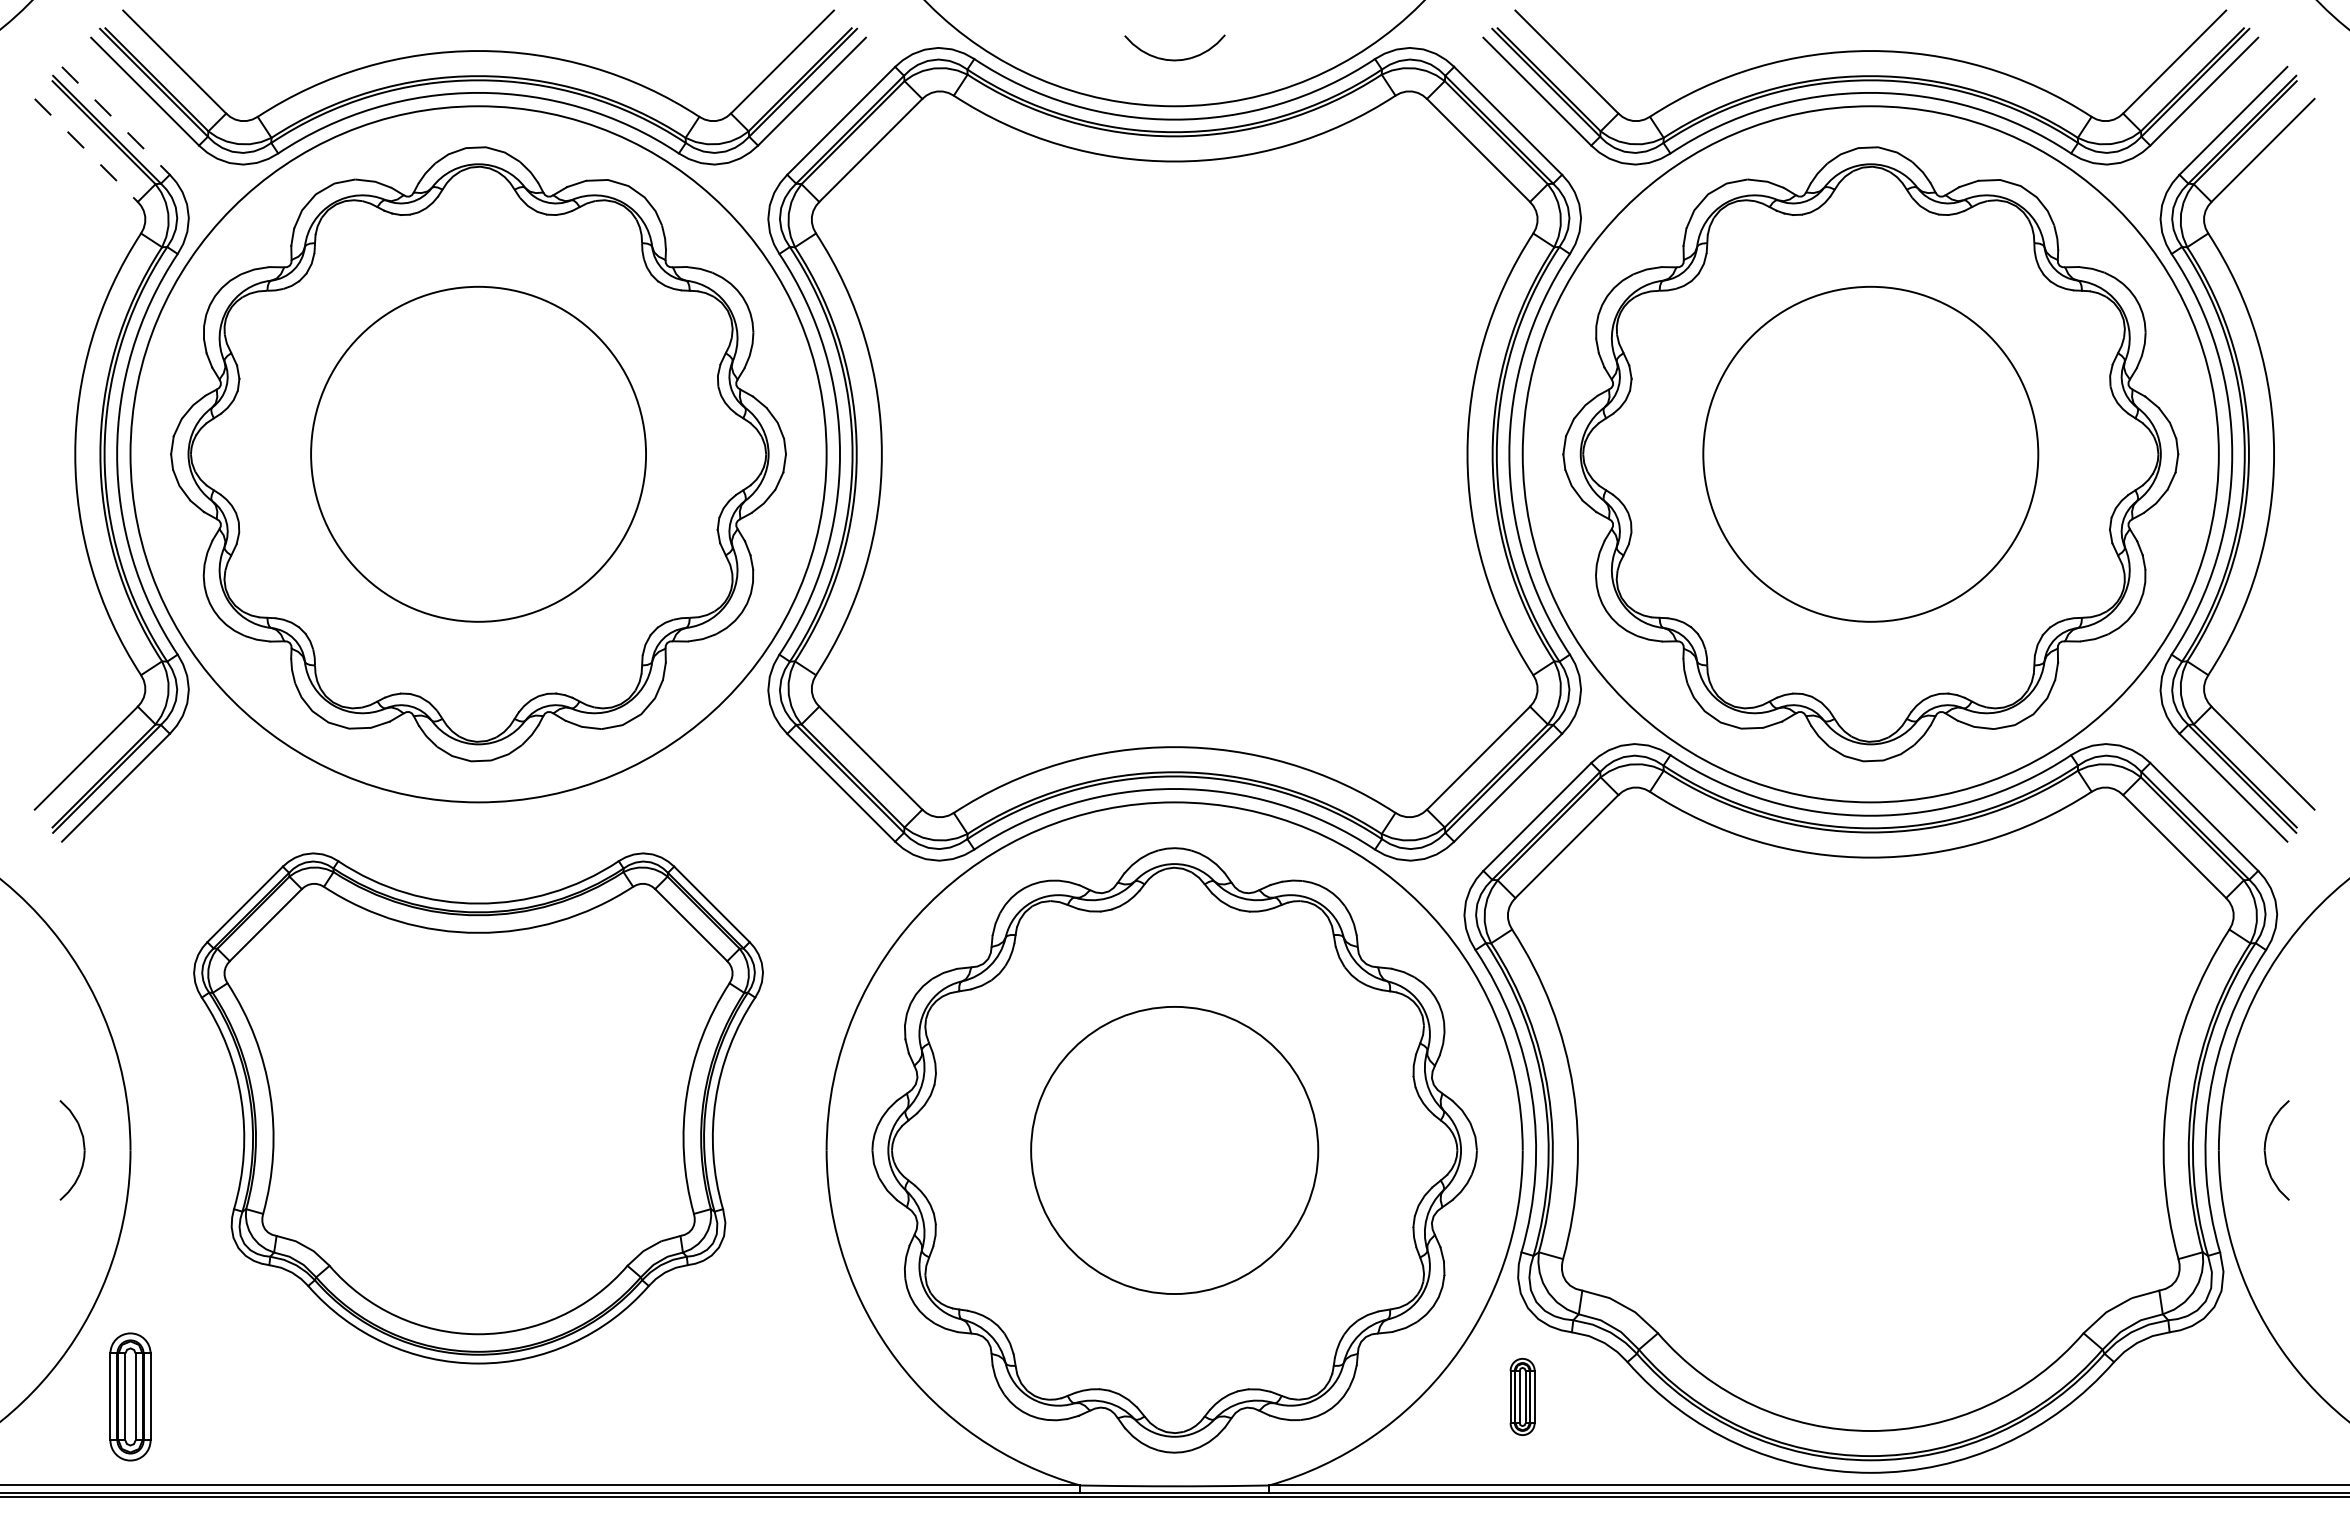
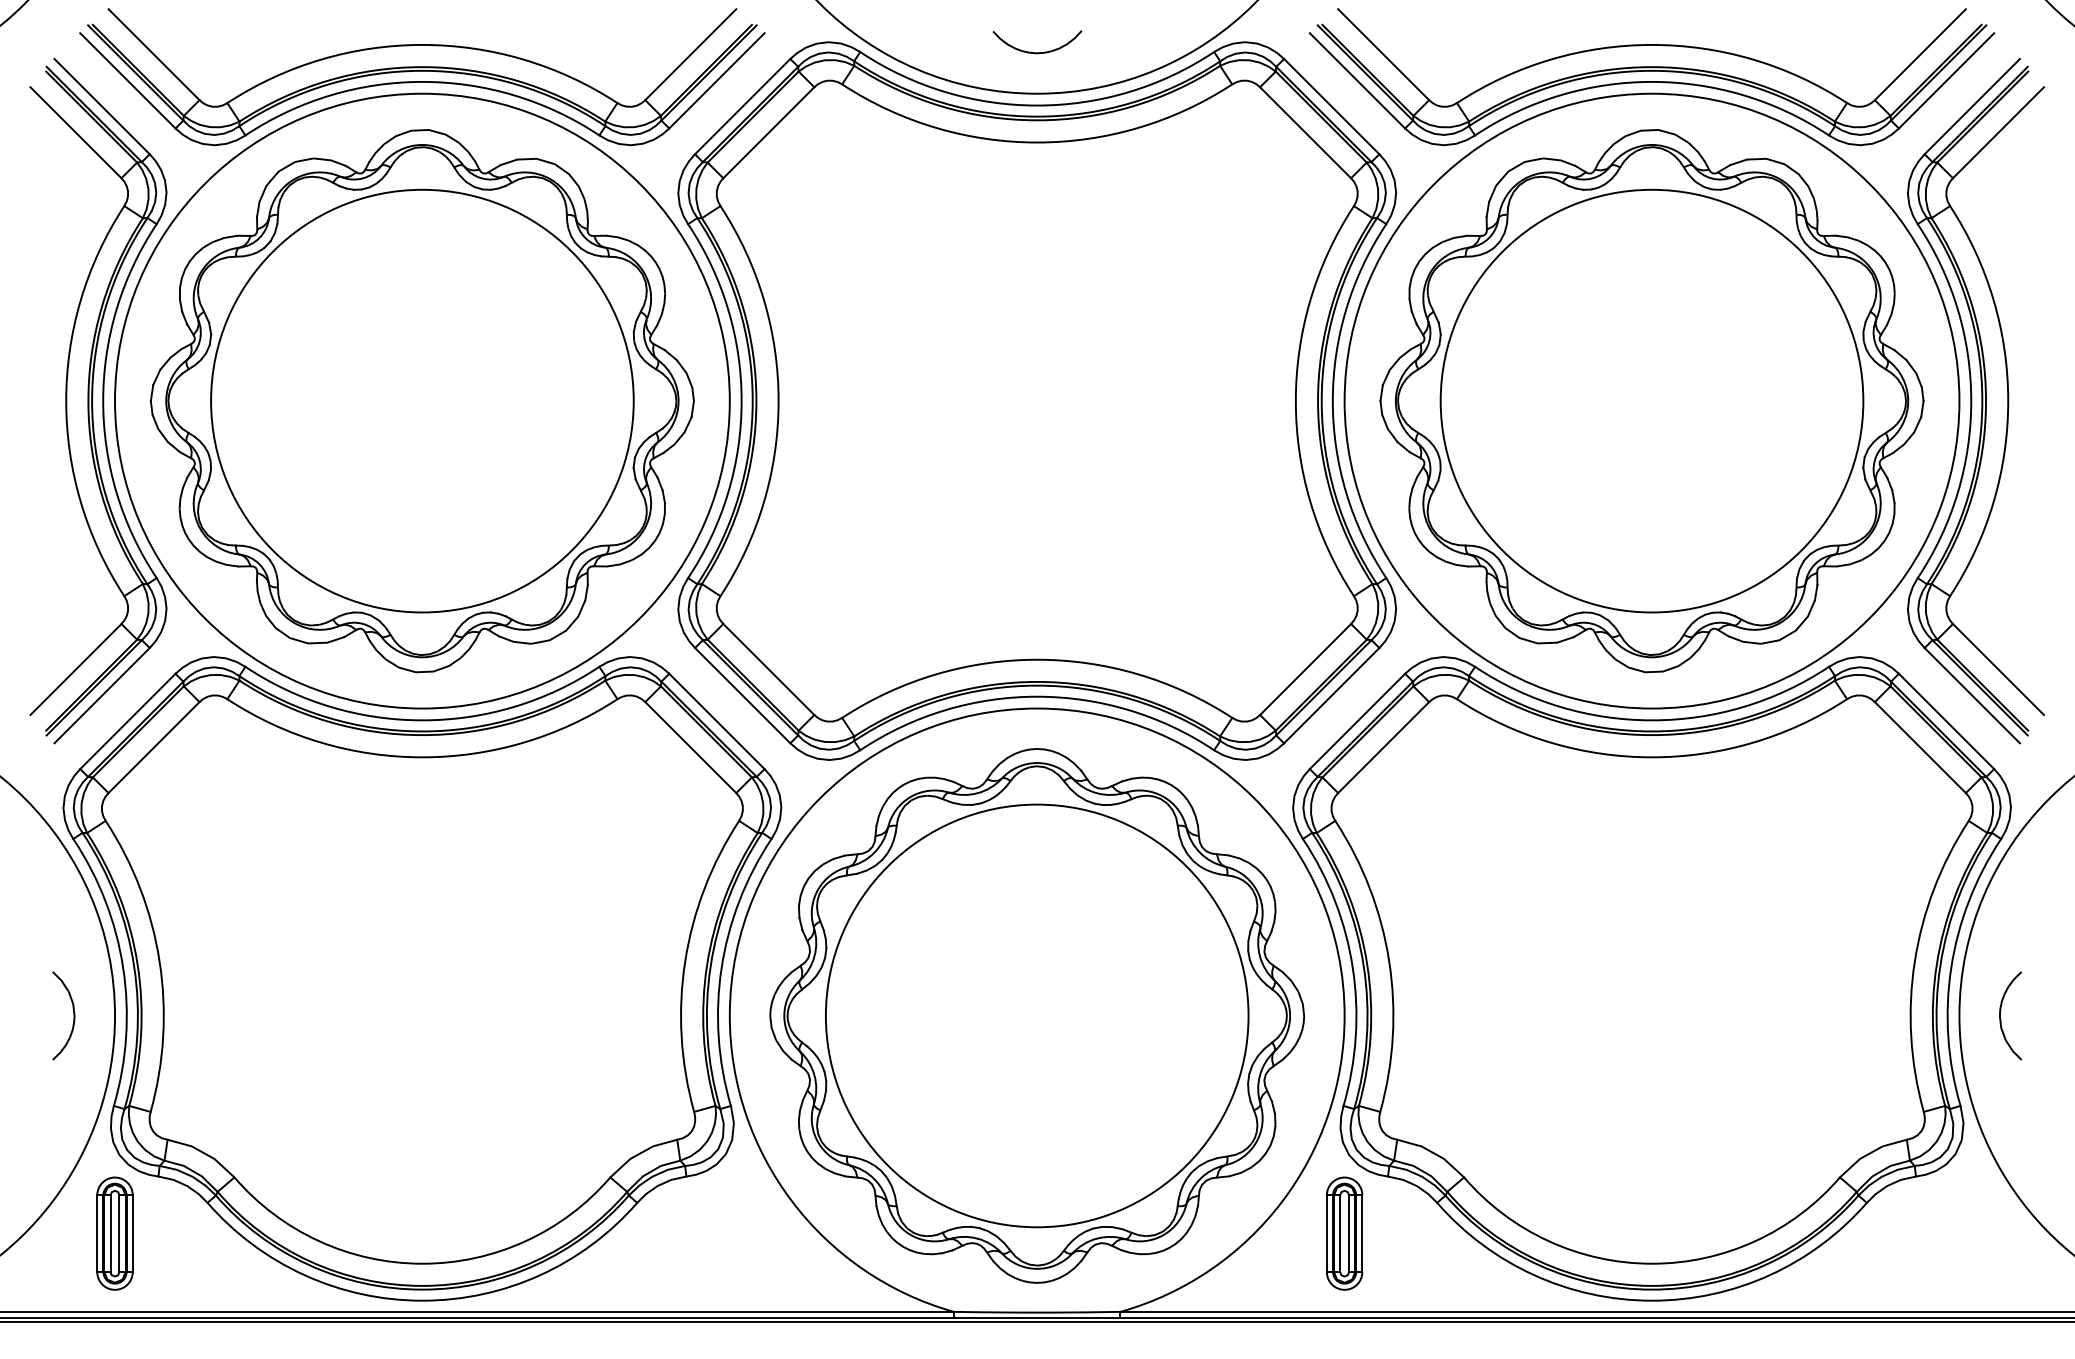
line: (116, 121) -> (102, 107), dashed -> solid
line: (86, 150) -> (76, 132), dashed -> solid
circle: (478, 454) -> (422, 401), size x1.43
circle: (1870, 454) -> (1651, 401), size x1.43
part: (478, 1108) -> (422, 978), size x1.43
circle: (1174, 1150) -> (1037, 1015), size x1.67
part: (1522, 1396) -> (1344, 1233), size x1.67

